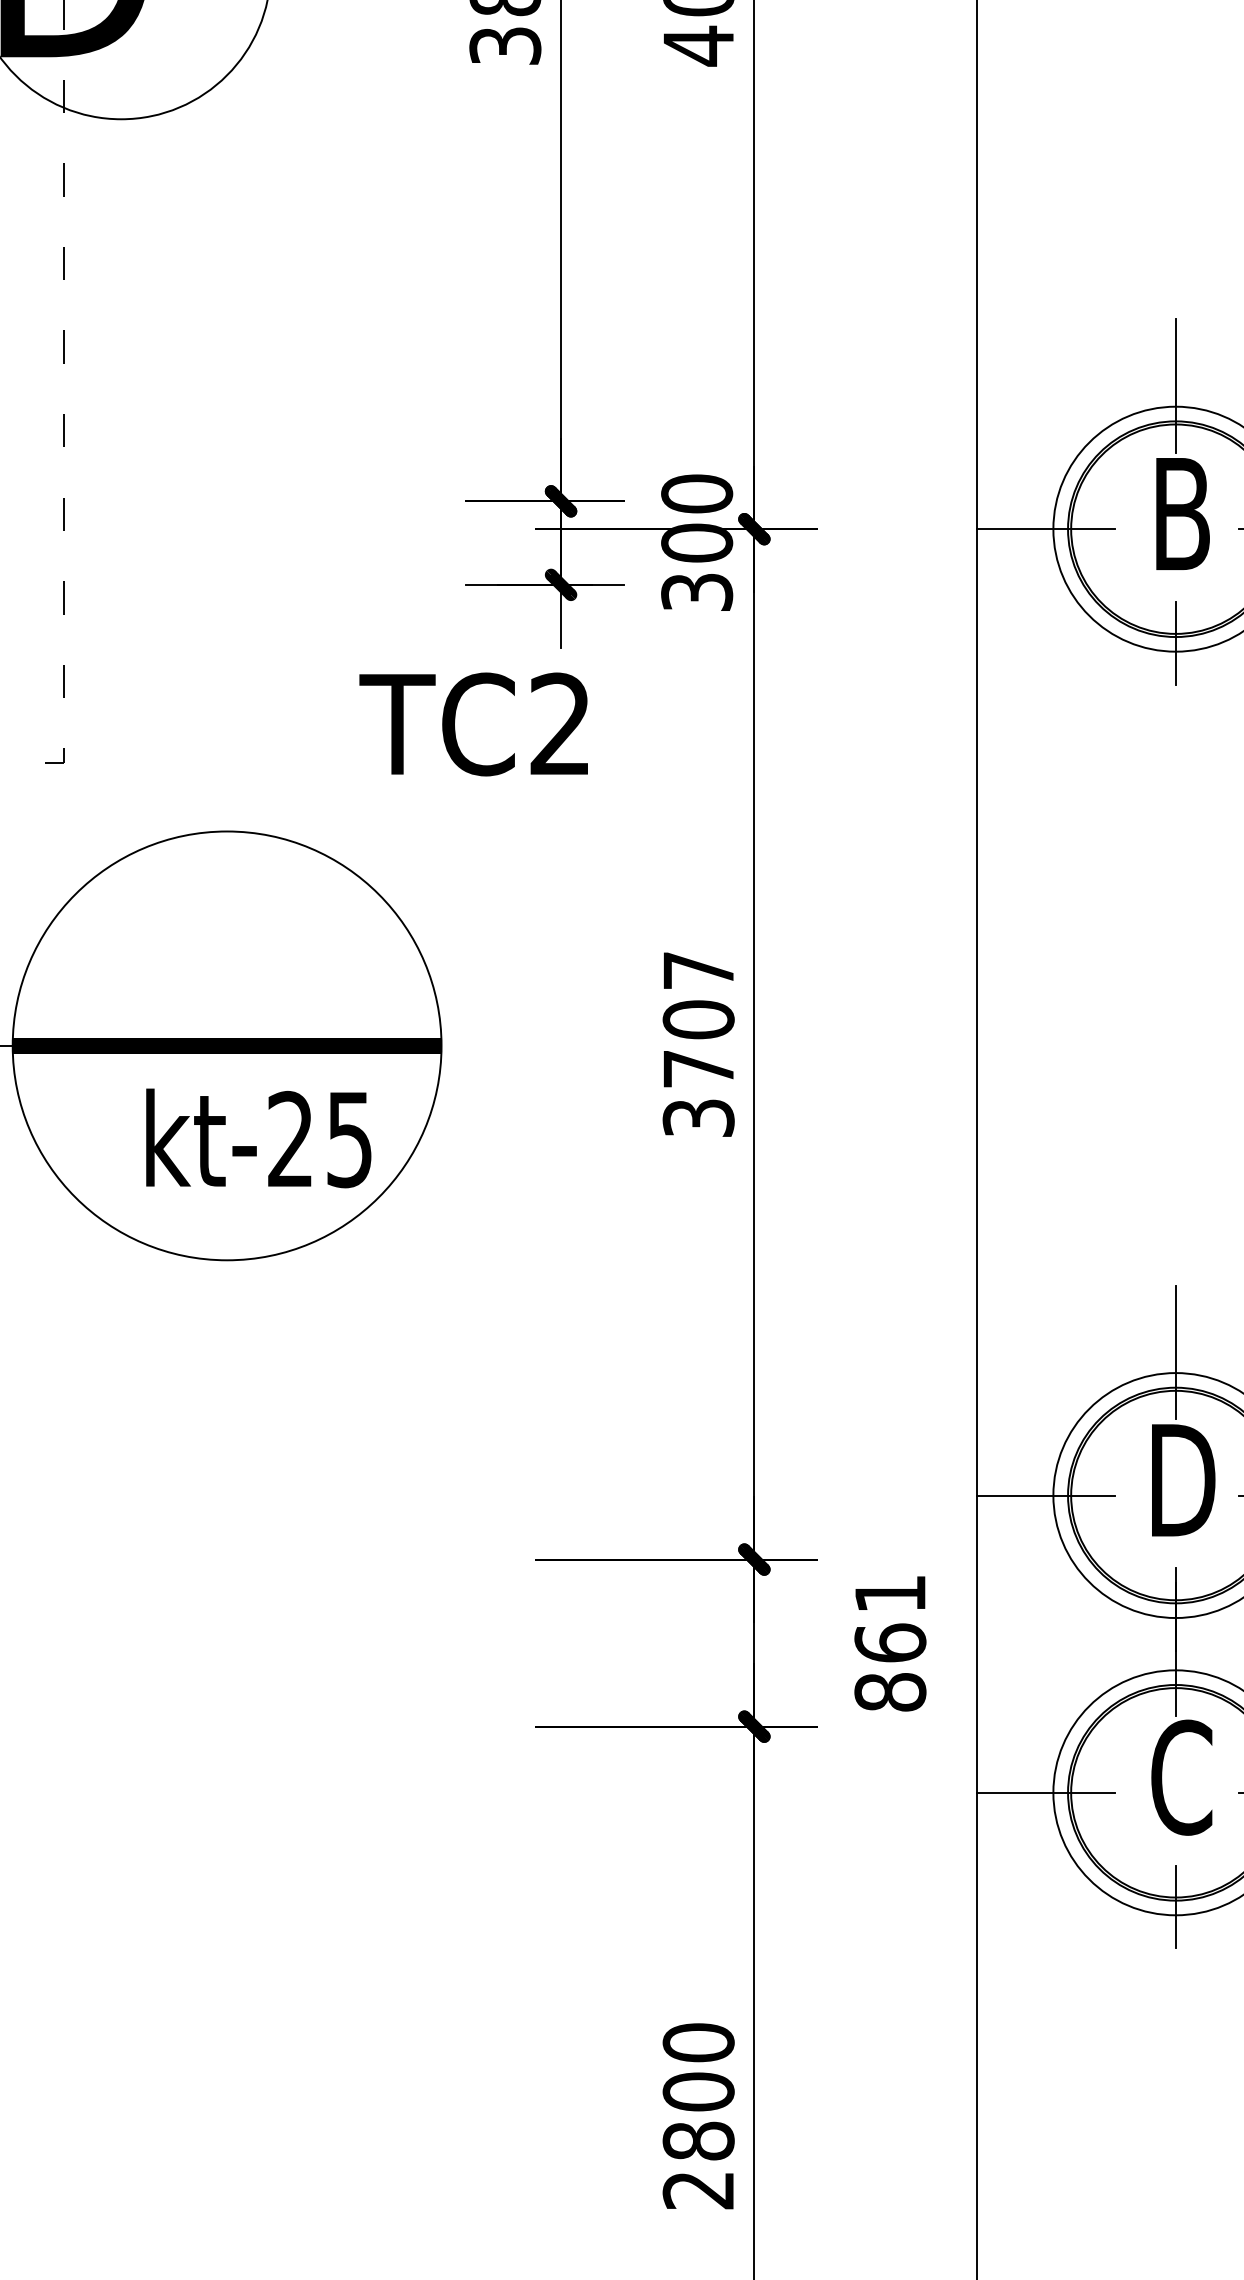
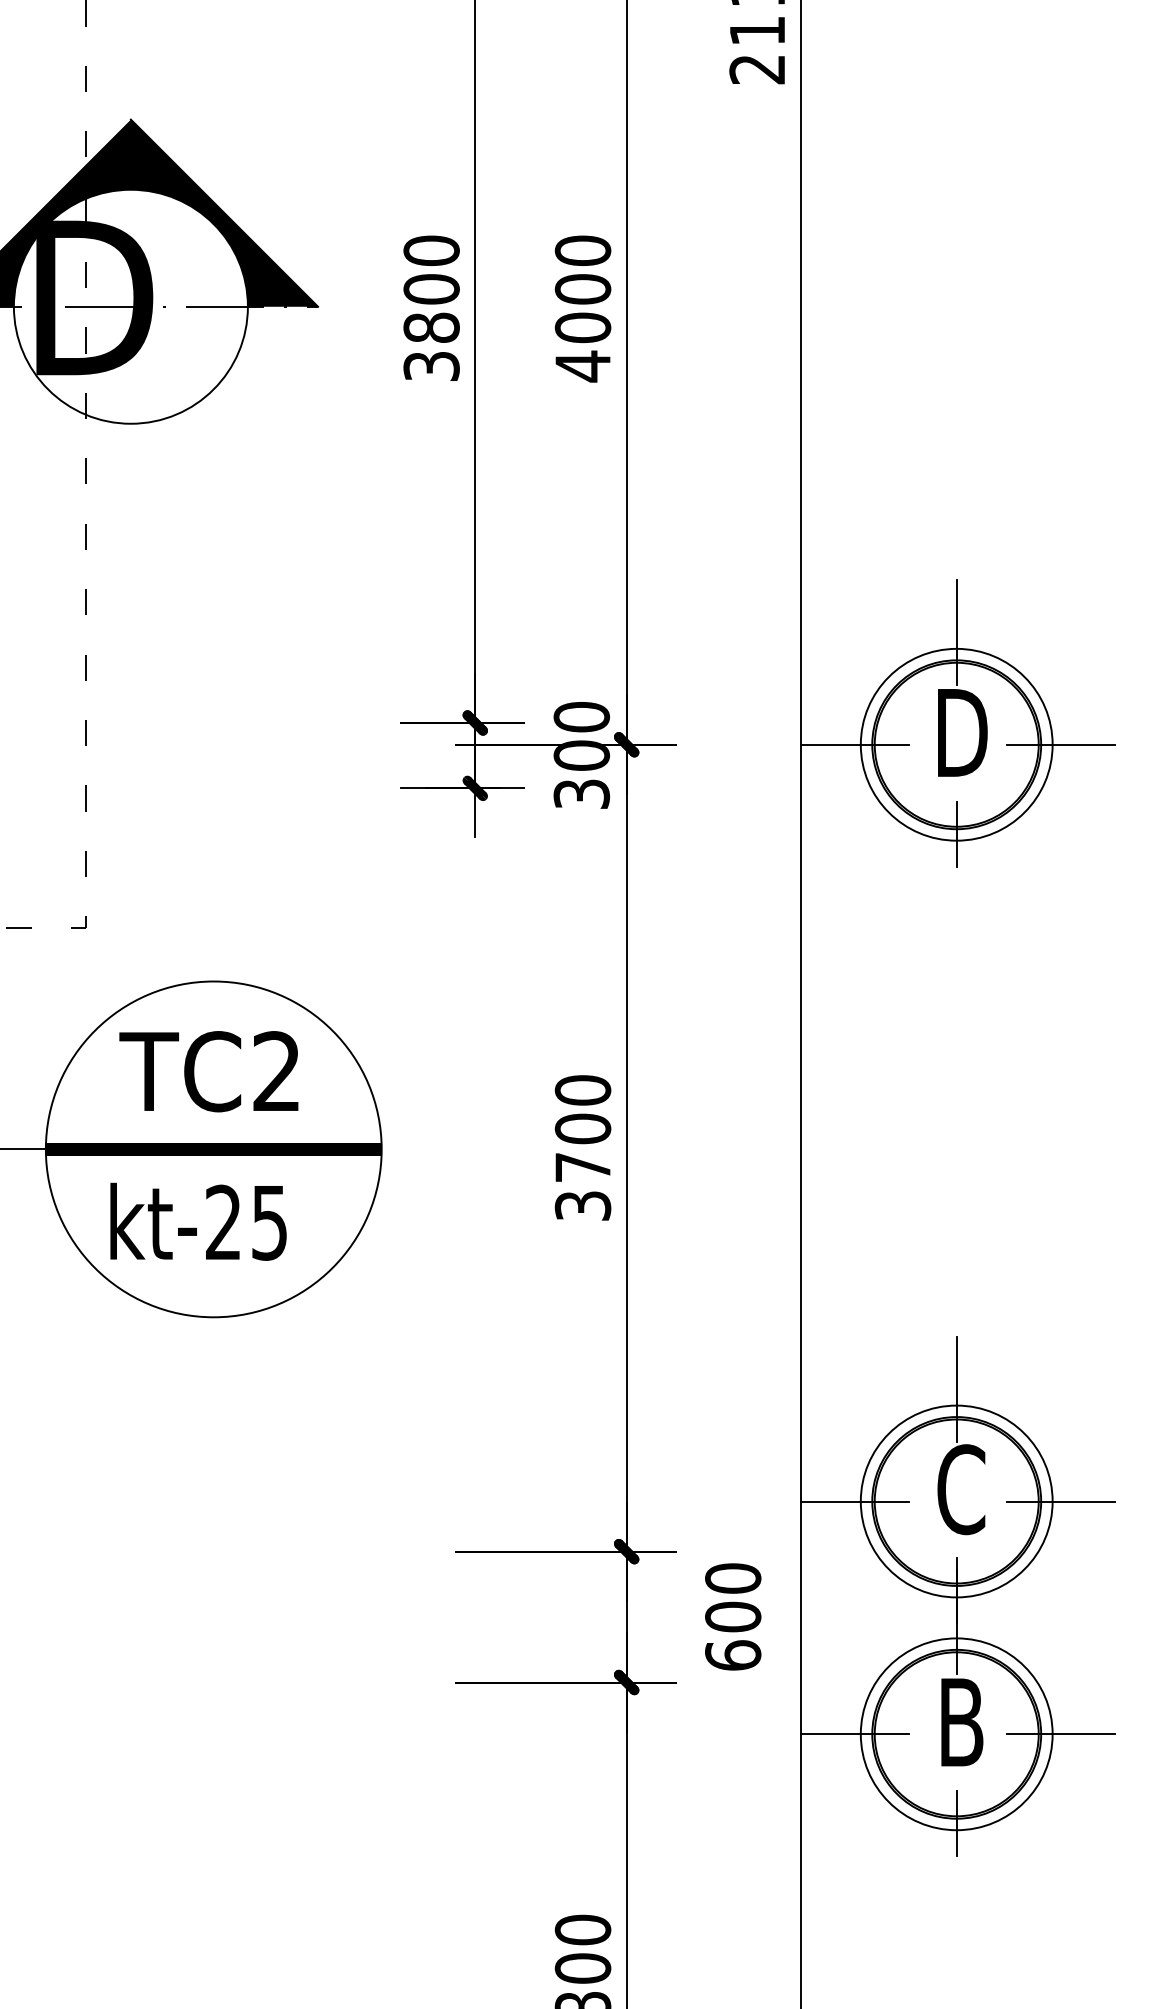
text: (1183, 513) -> (962, 732), B -> D
text: (473, 724) -> (208, 1071), moved
text: (697, 970) -> (582, 1090), 3707 -> 3700
text: (258, 1137) -> (198, 1221), moved
text: (1183, 1480) -> (962, 1489), D -> C
text: (890, 1642) -> (733, 1616), 861 -> 600
text: (1181, 1777) -> (961, 1722), C -> B

